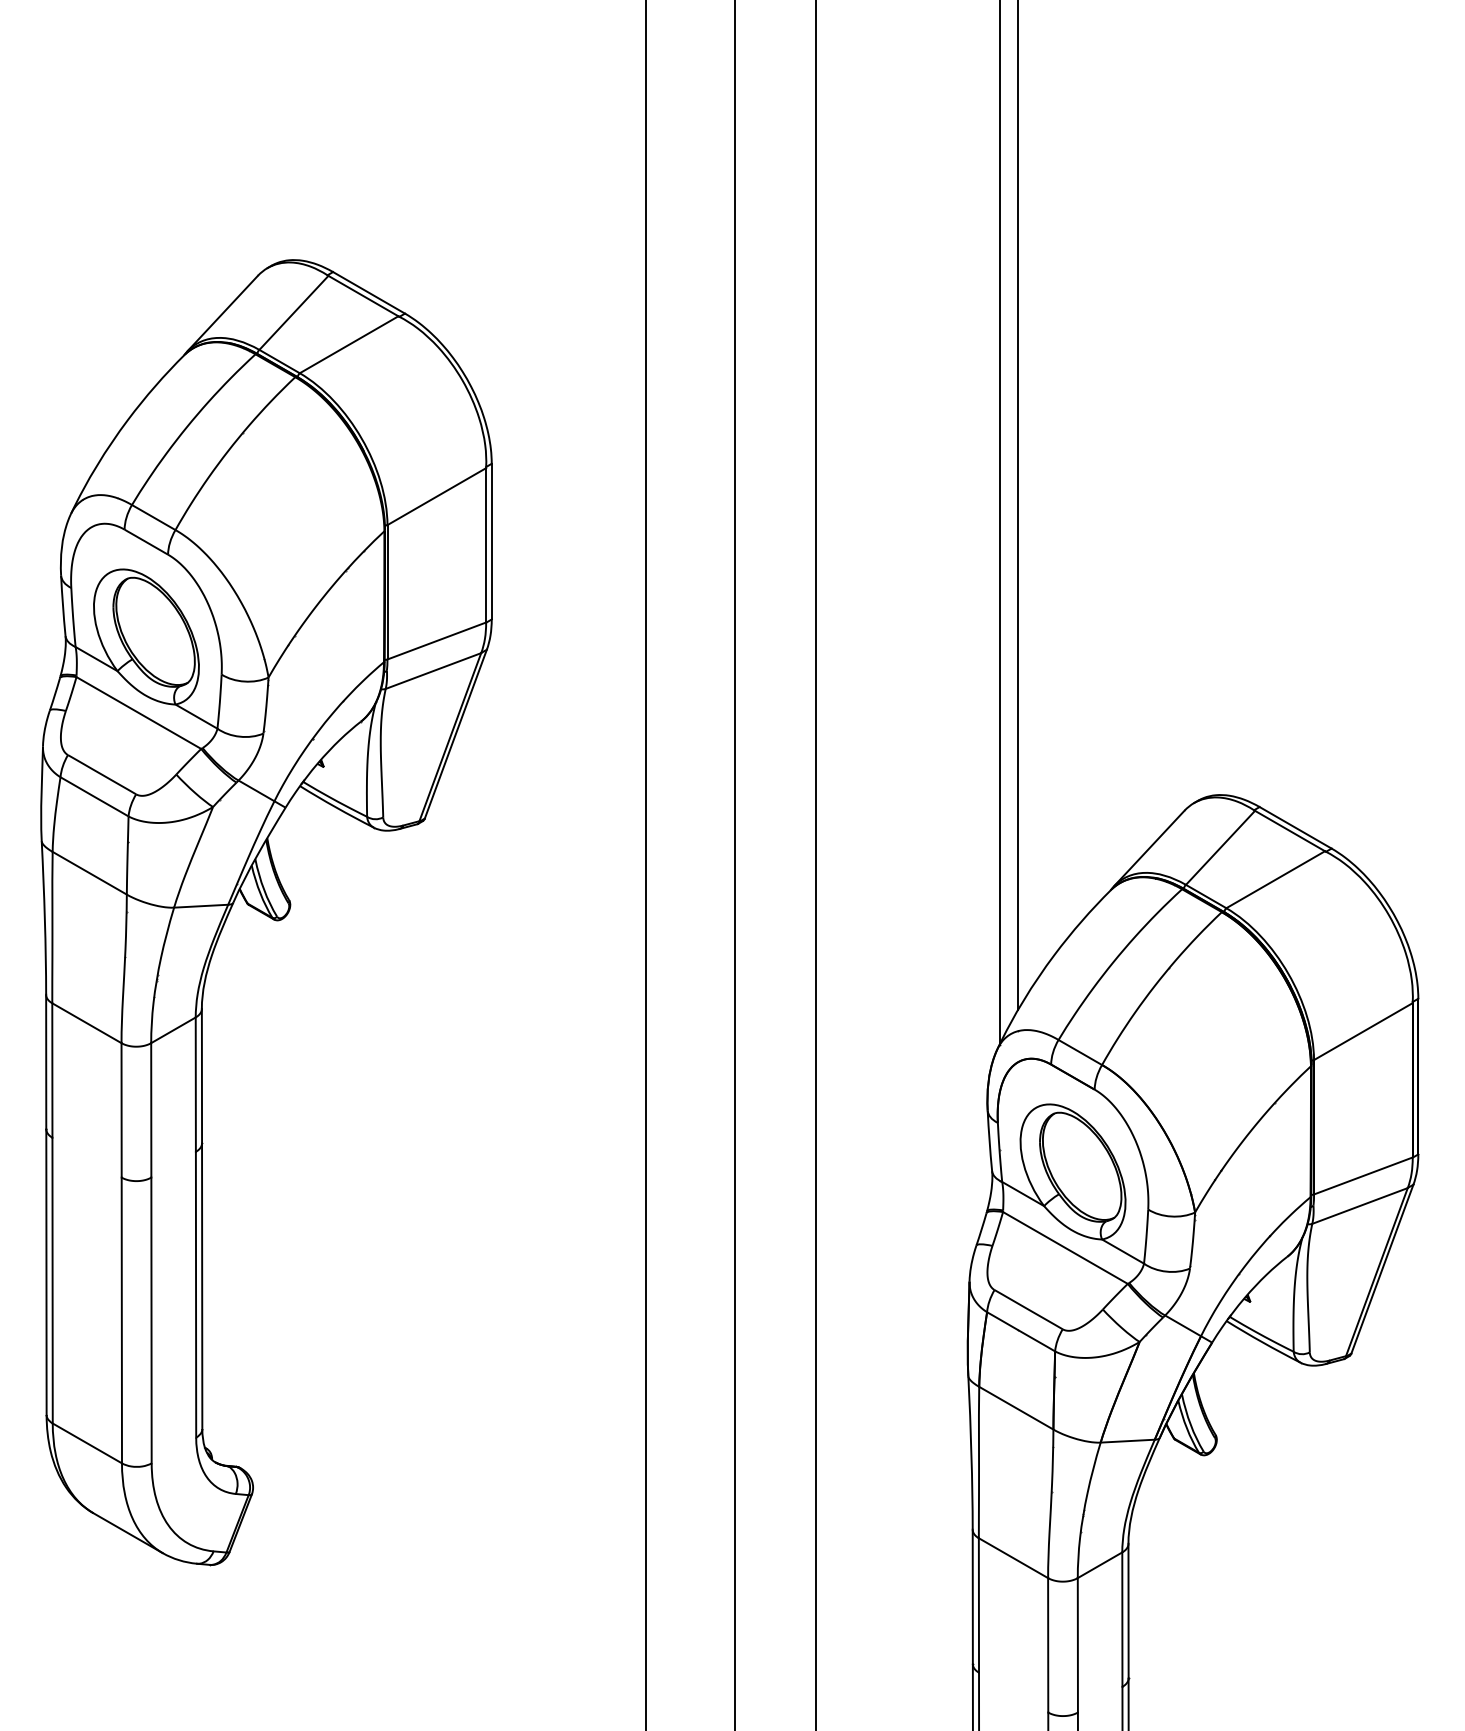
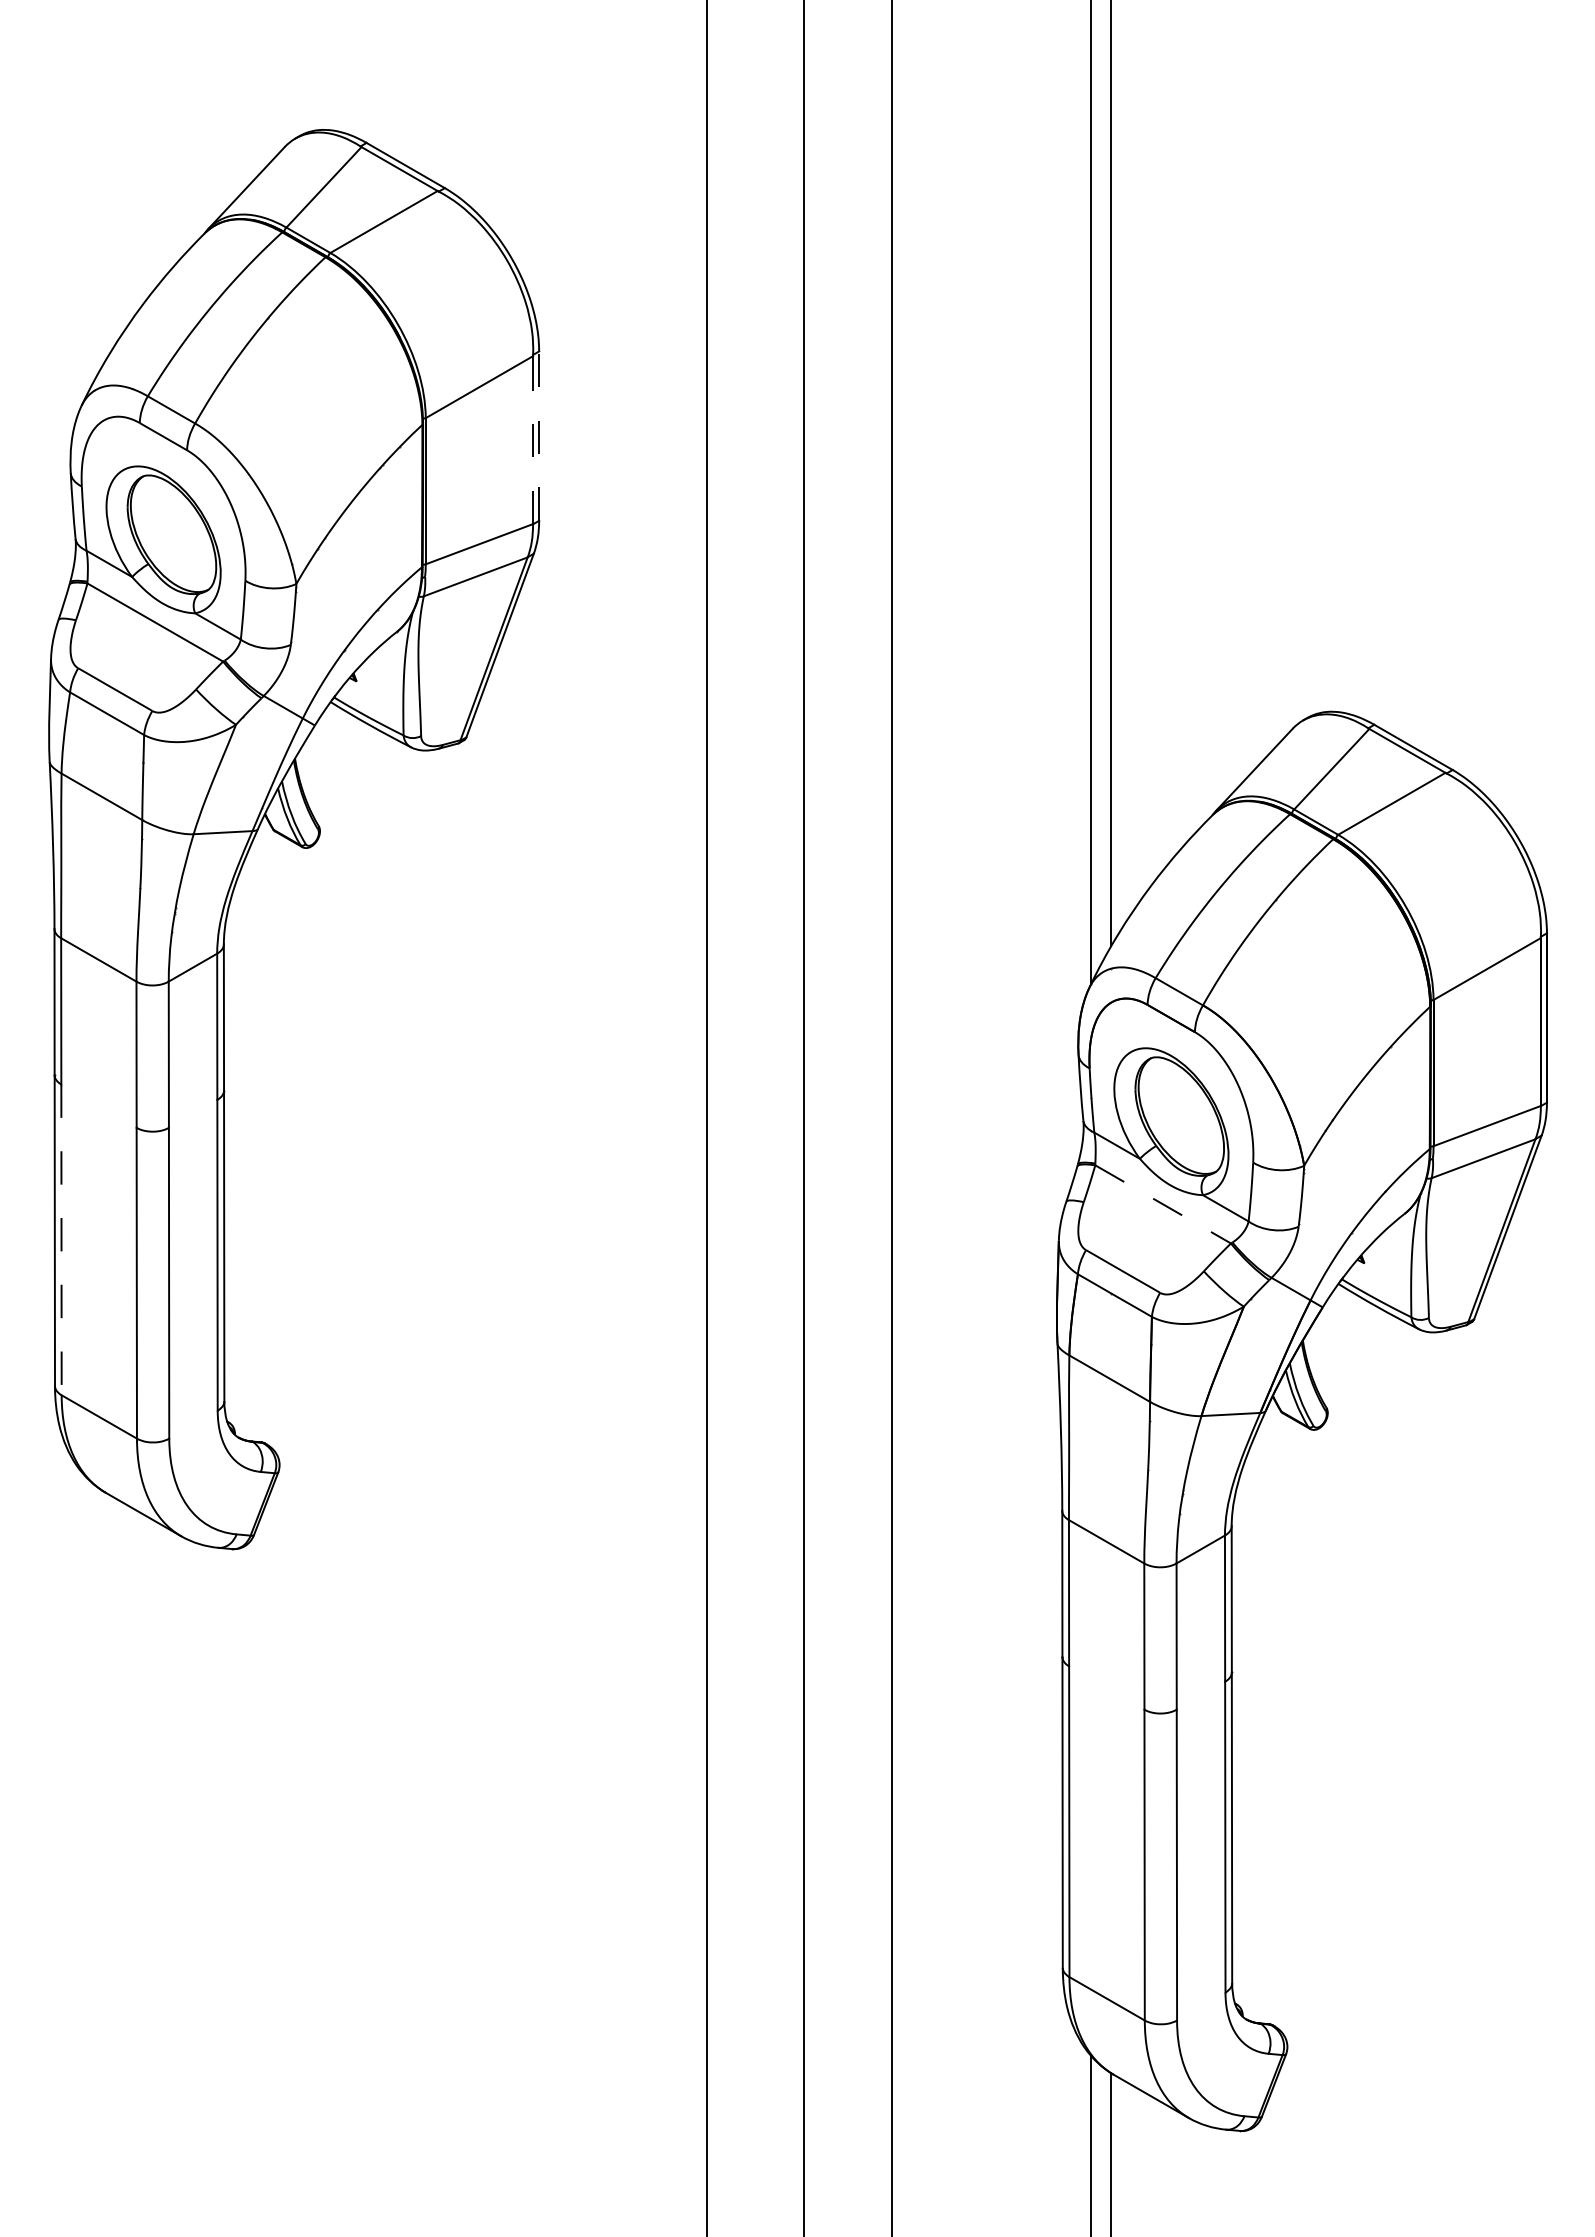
line: (492, 541) -> (539, 436), solid -> dashed
line: (486, 545) -> (533, 440), solid -> dashed
line: (1065, 1248) -> (1163, 1204), solid -> dashed
line: (52, 1281) -> (61, 1240), solid -> dashed

